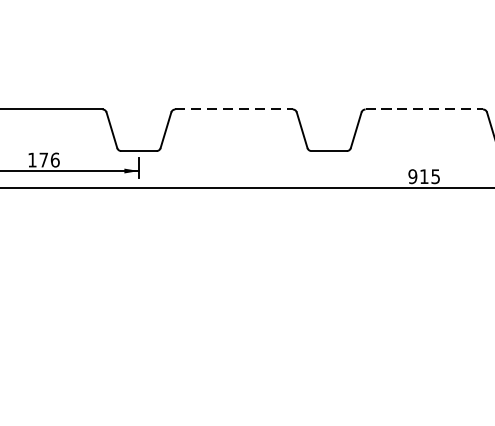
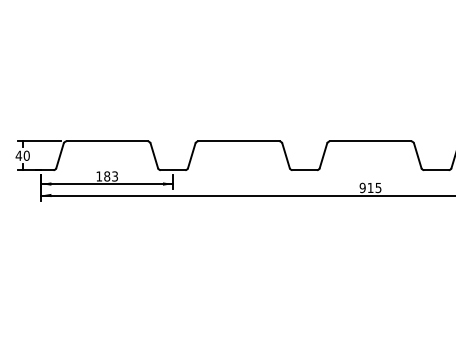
line: (233, 109) -> (238, 141), dashed -> solid
line: (424, 109) -> (370, 141), dashed -> solid
text: (50, 160) -> (111, 176), 176 -> 183

